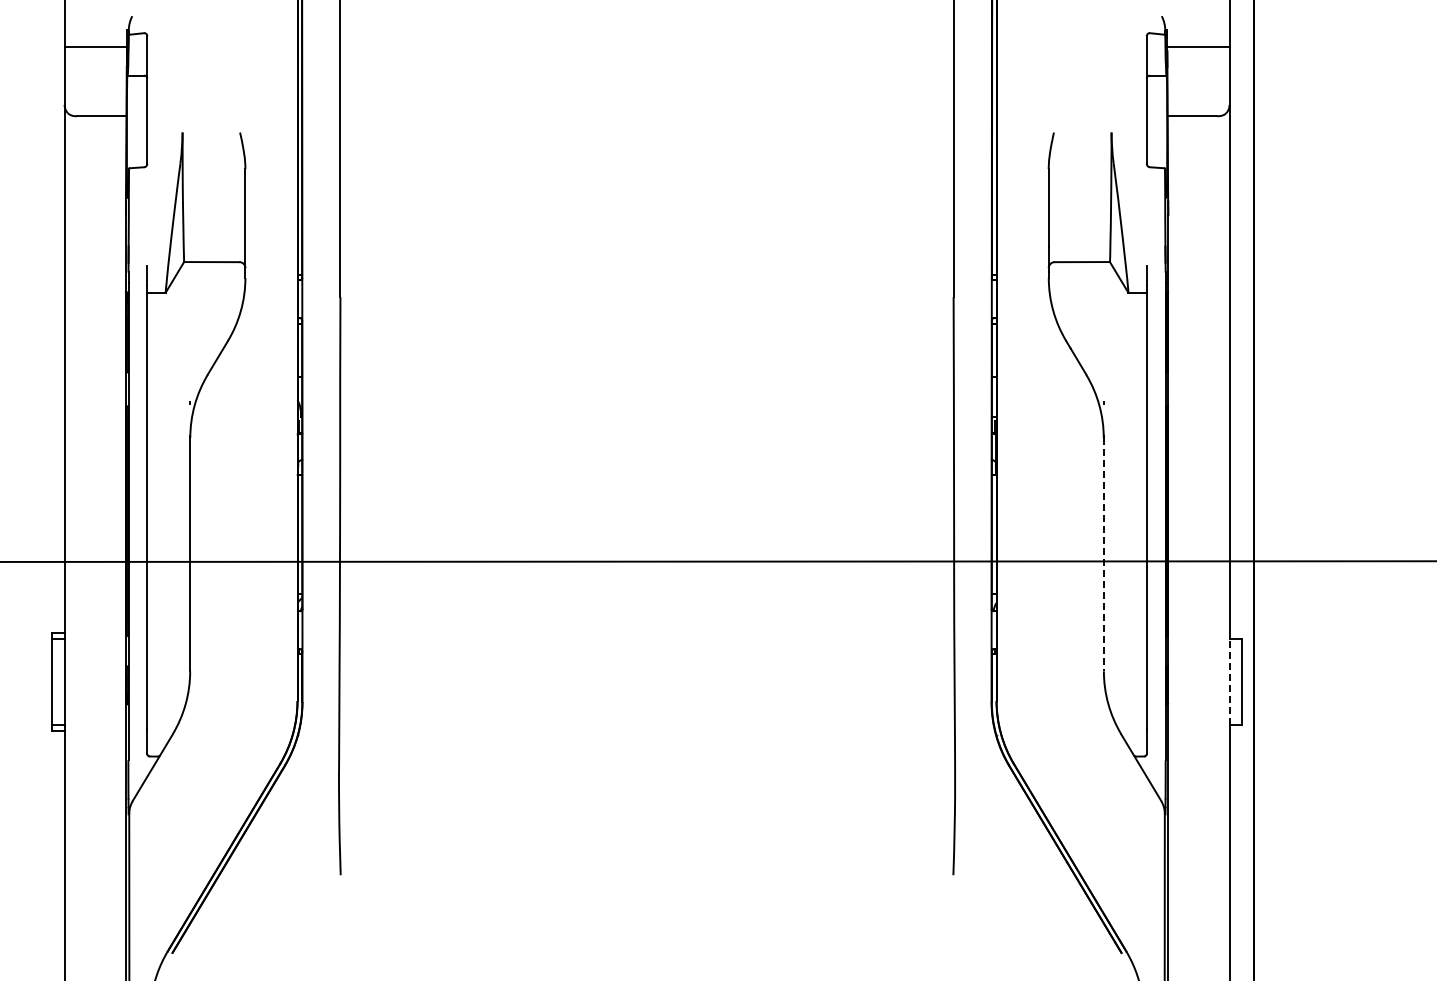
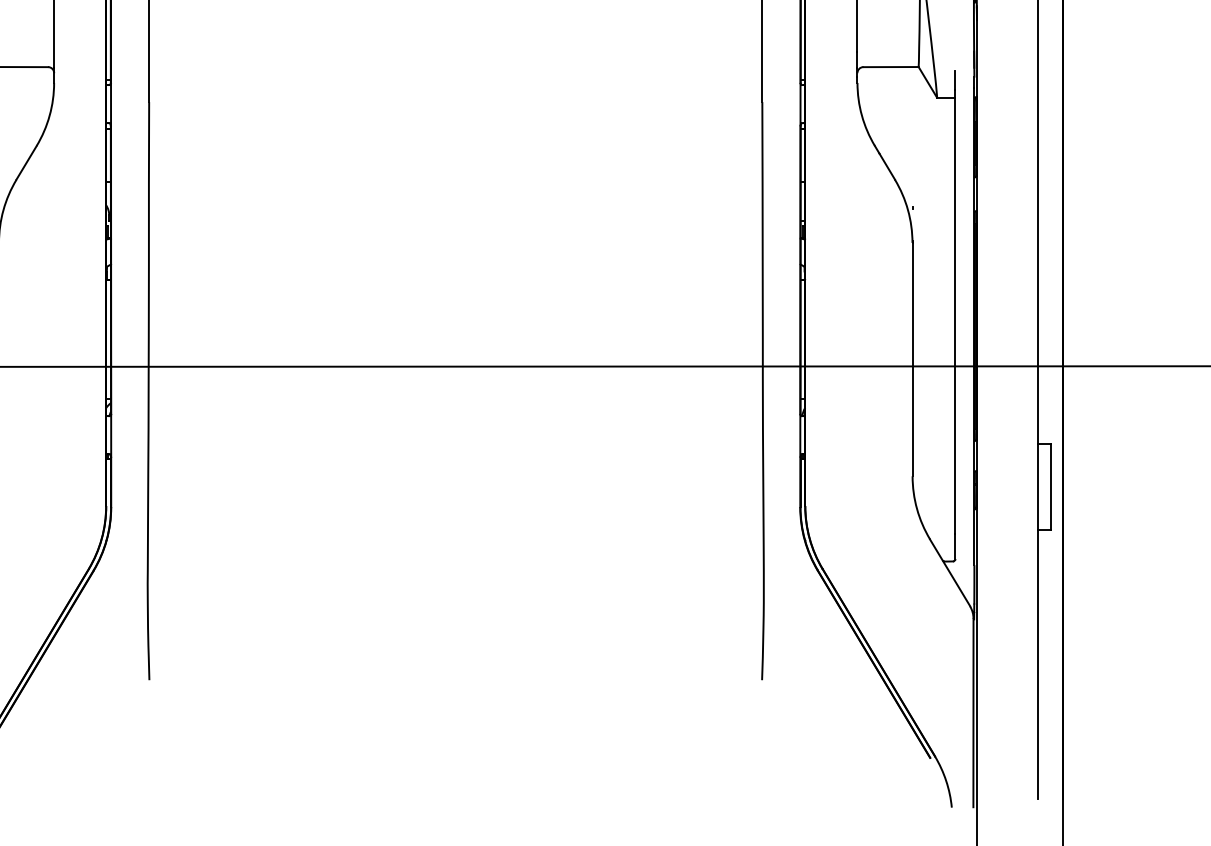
line: (1103, 554) -> (912, 359), dashed -> solid
line: (1229, 682) -> (1038, 487), dashed -> solid

